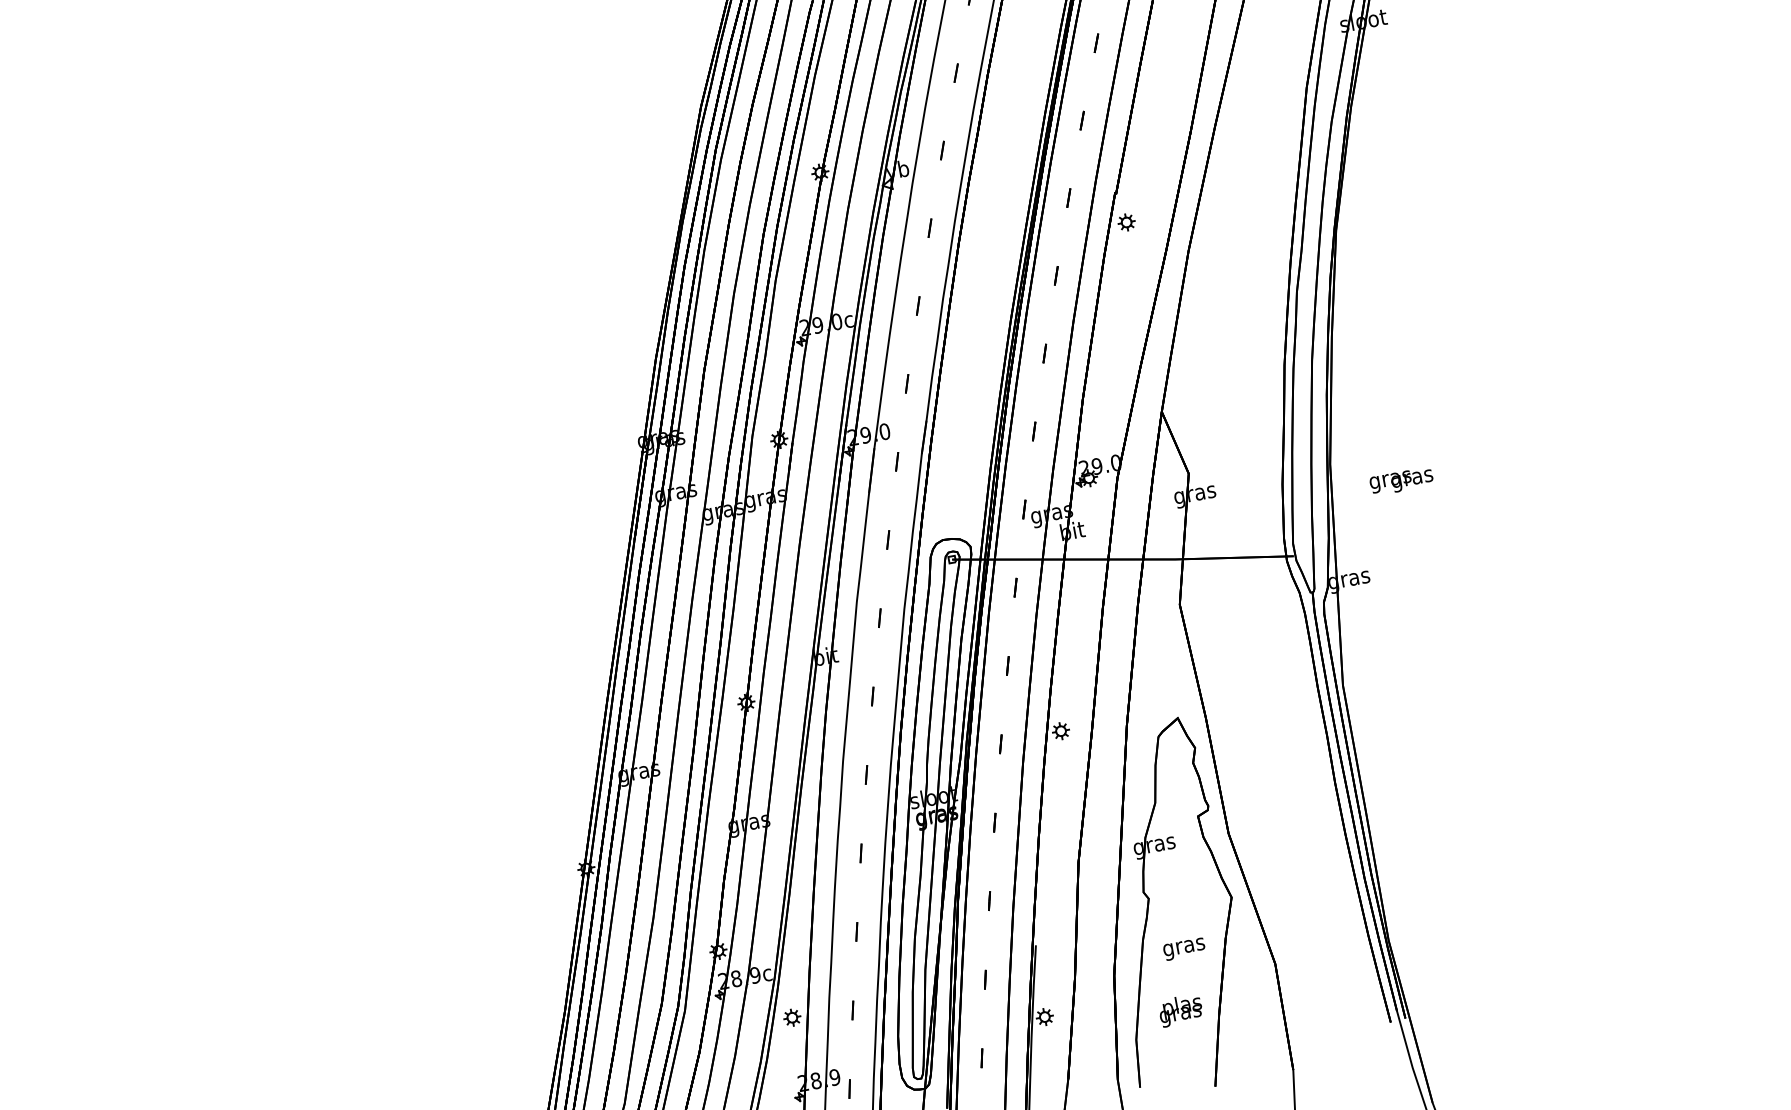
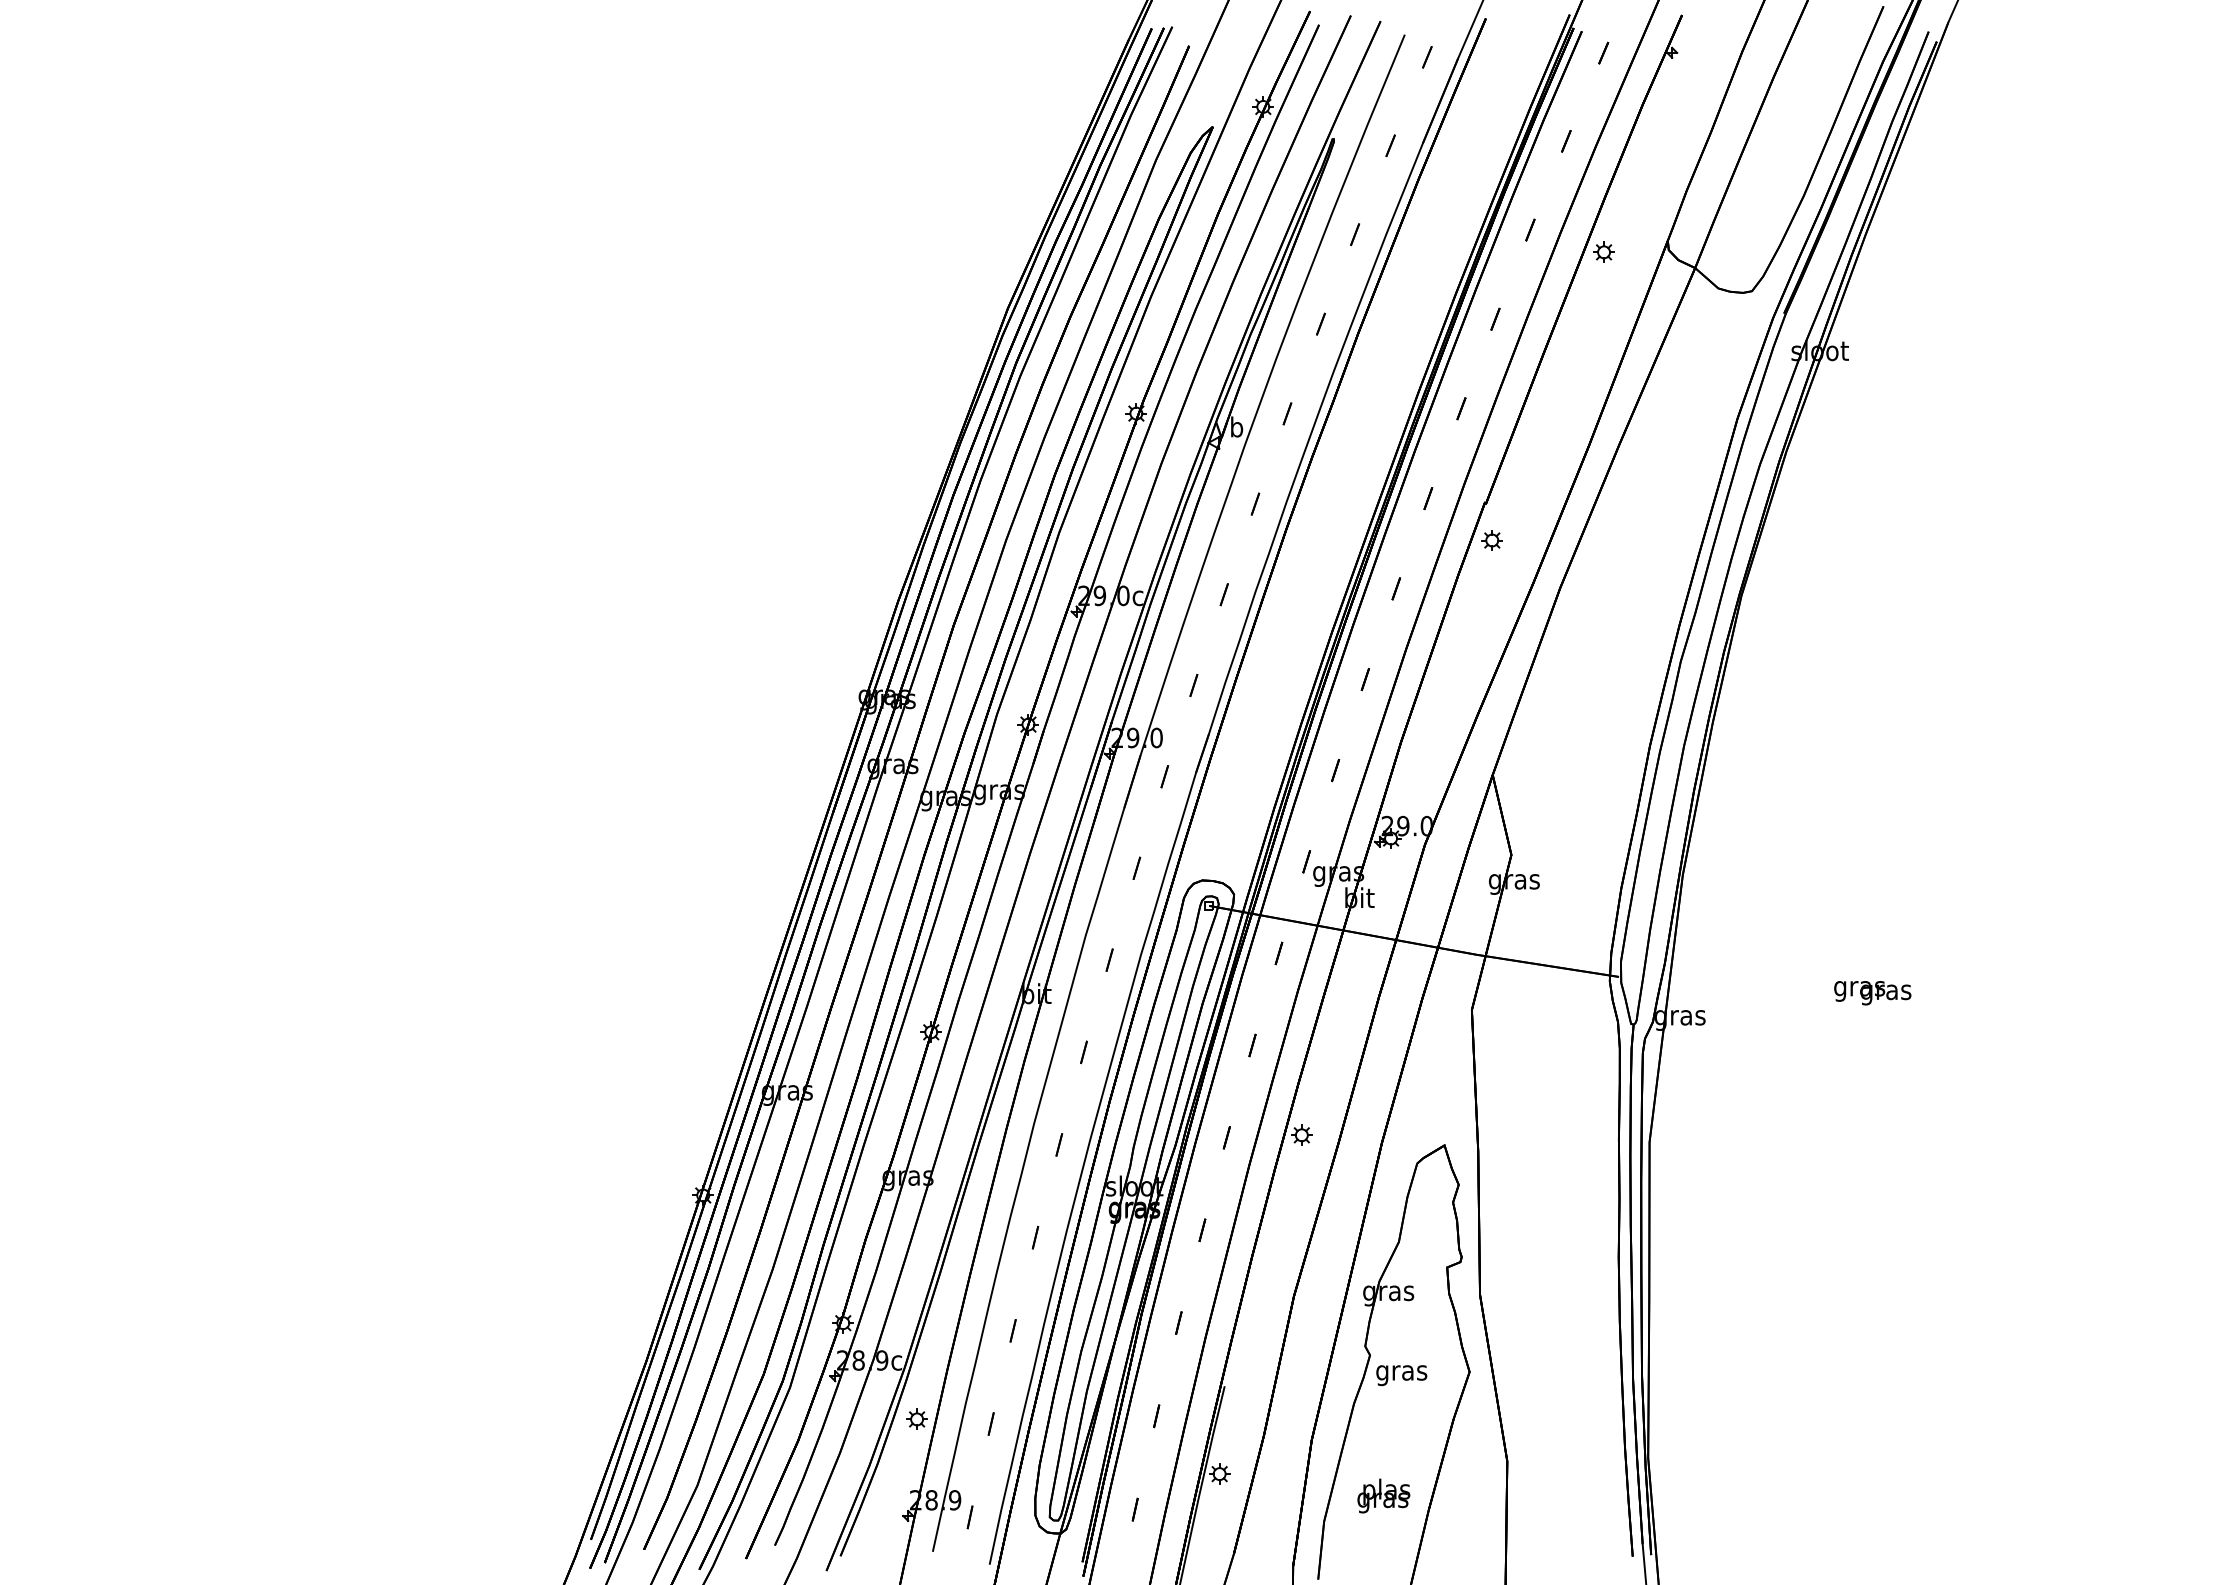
text: (1401, 481) -> (1872, 993), moved
text: (1184, 949) -> (1401, 1375), moved

